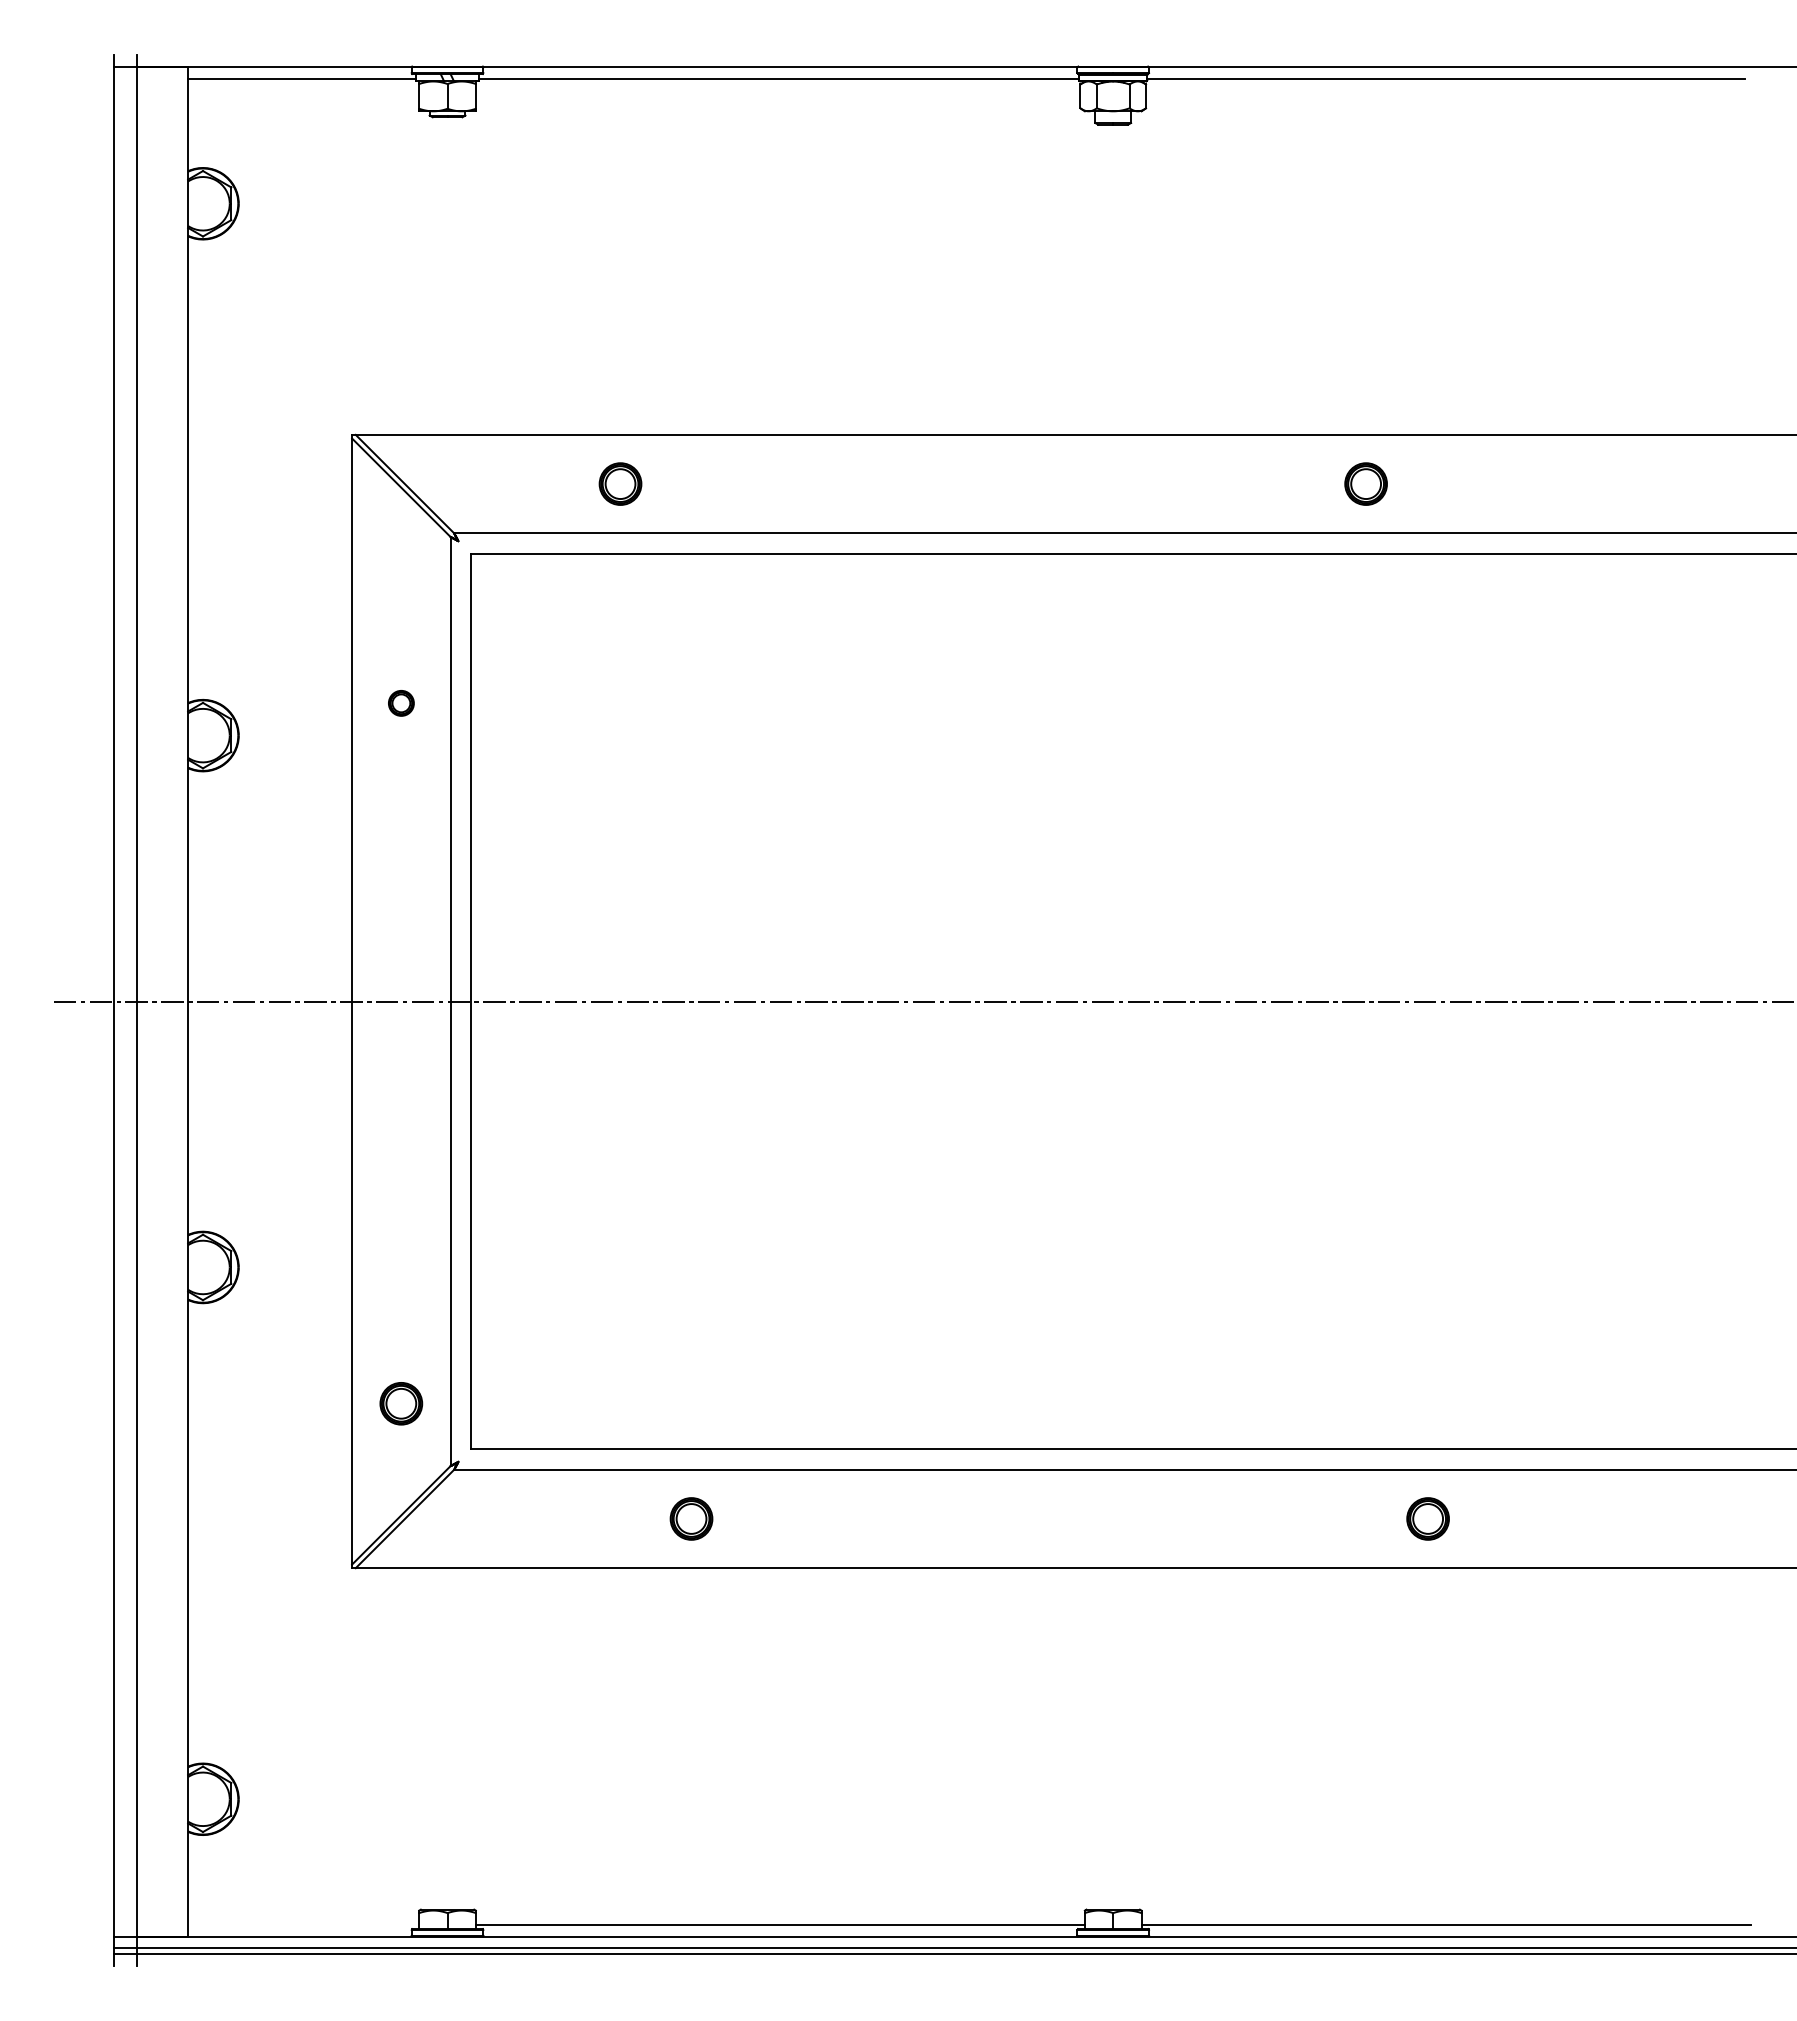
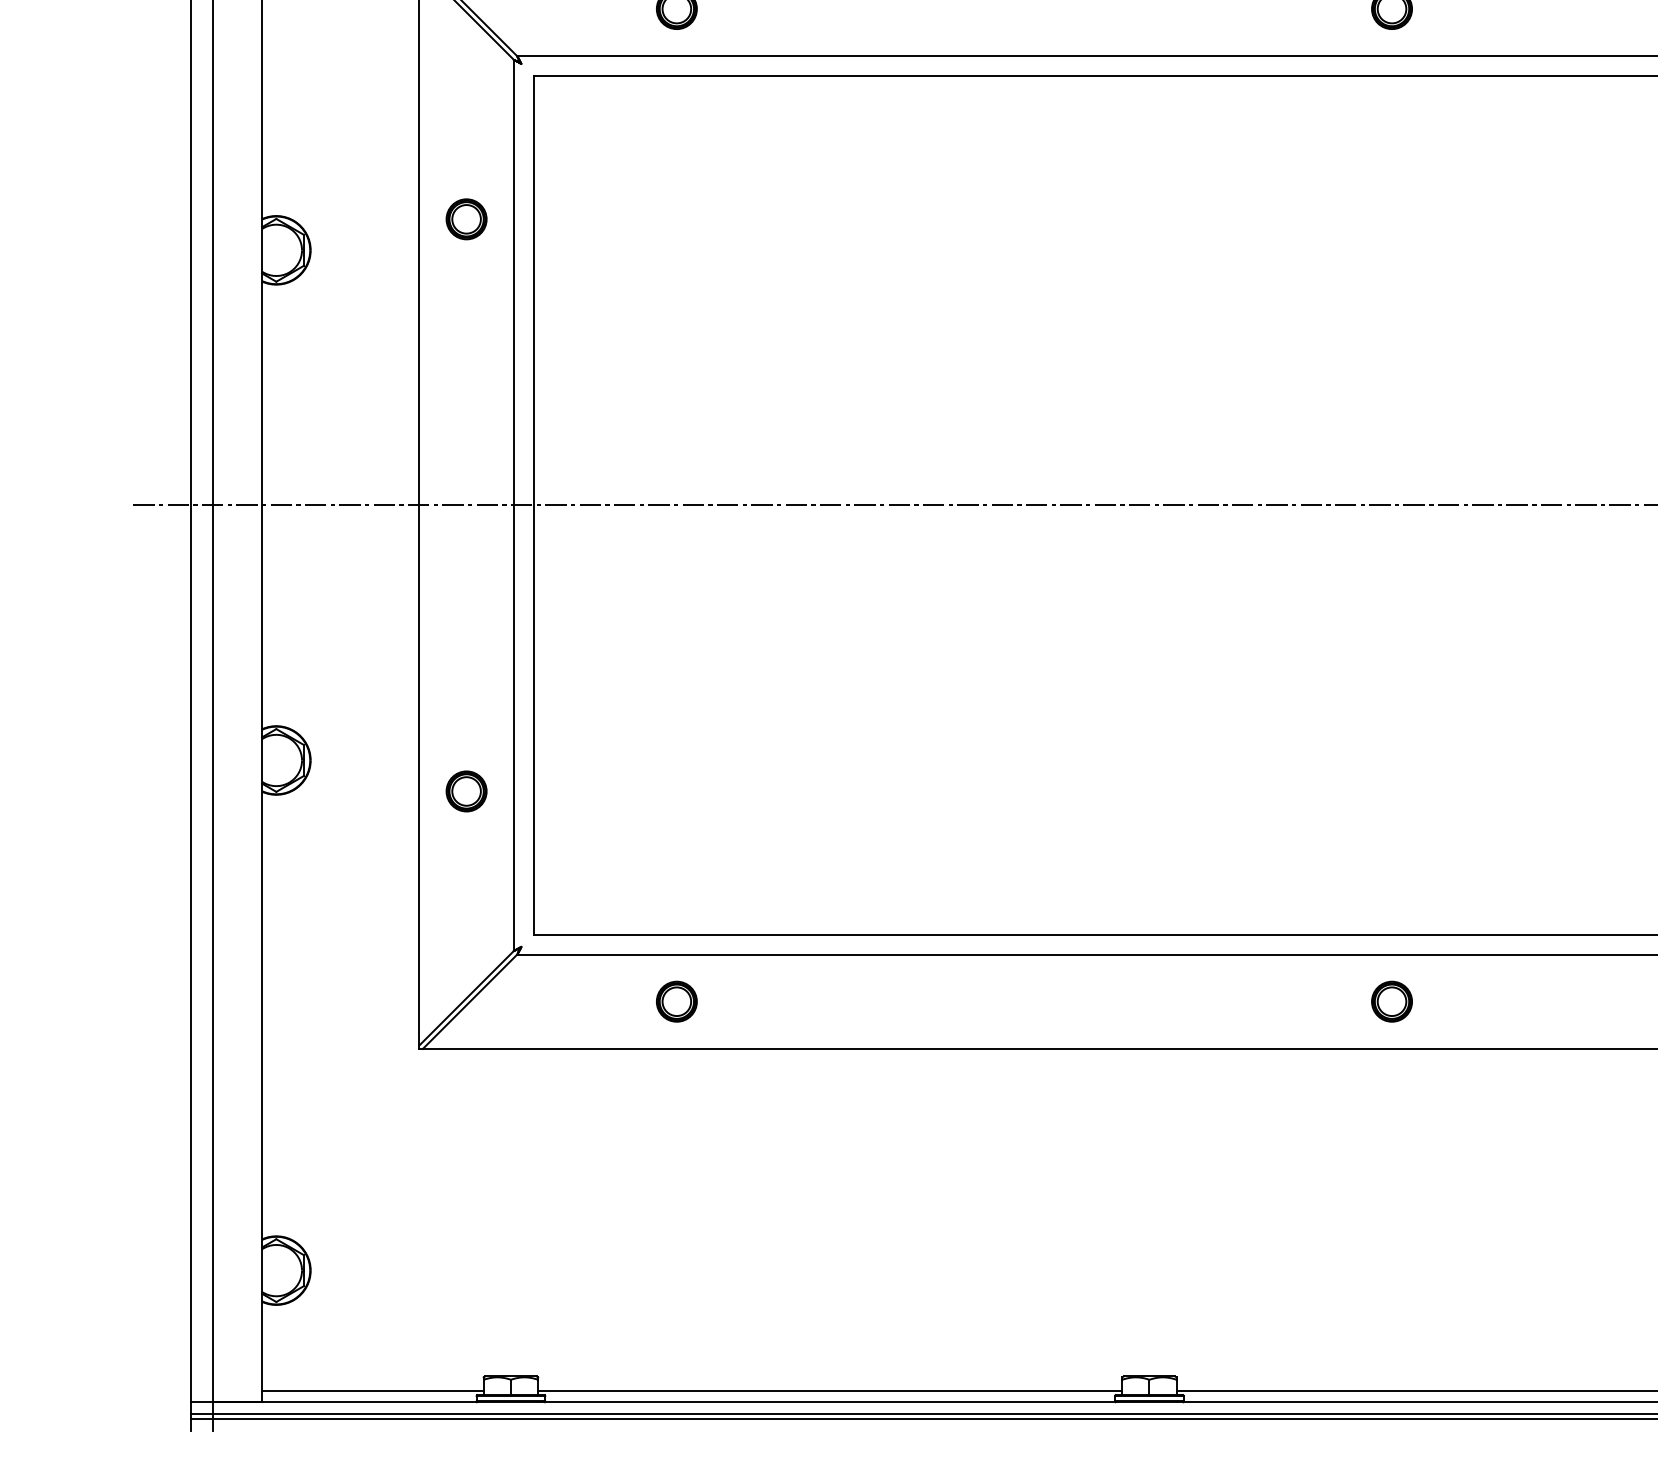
part: (401, 703) -> (466, 219), size x1.67
part: (401, 1403) -> (466, 791), moved
part: (691, 1518) -> (676, 1001), moved
part: (1427, 1518) -> (1391, 1001), moved
line: (303, 1924) -> (372, 1390), added

